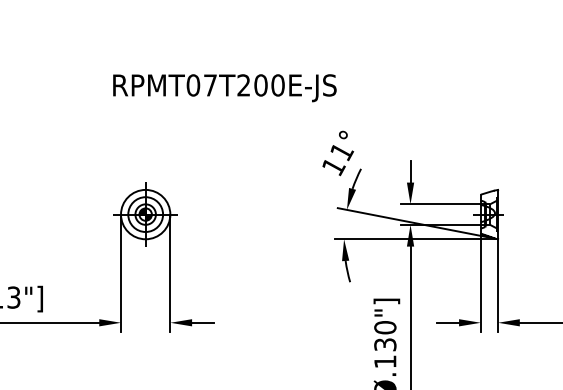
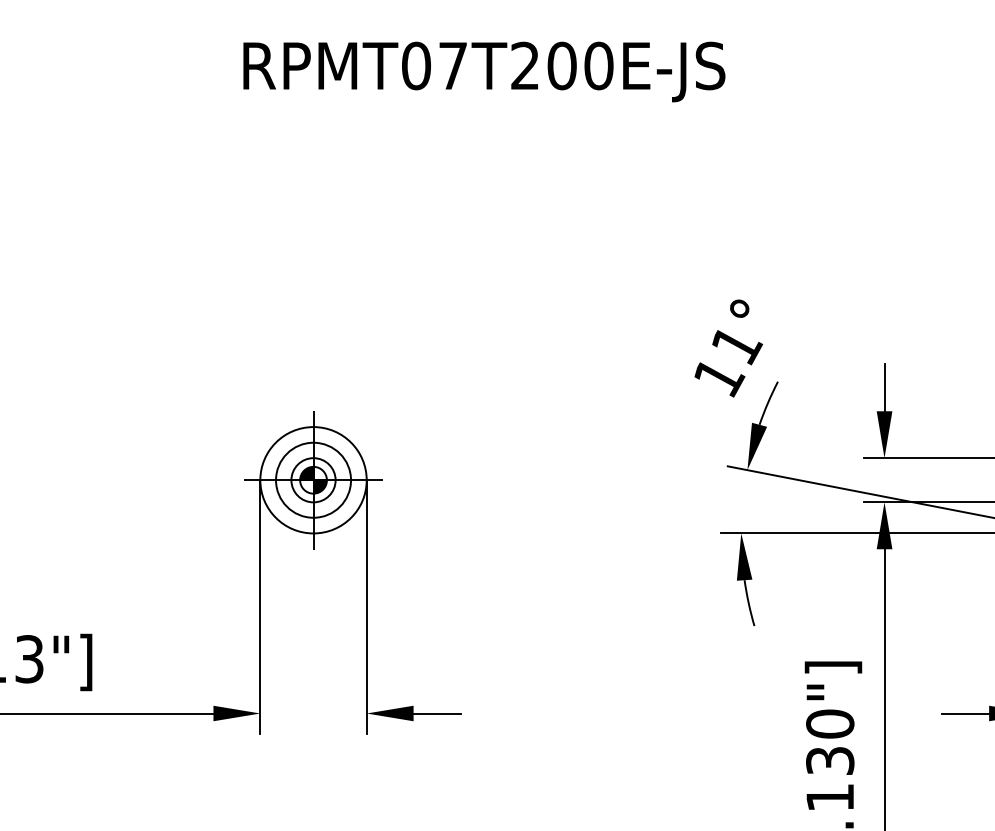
text: (224, 88) -> (483, 72), moved

